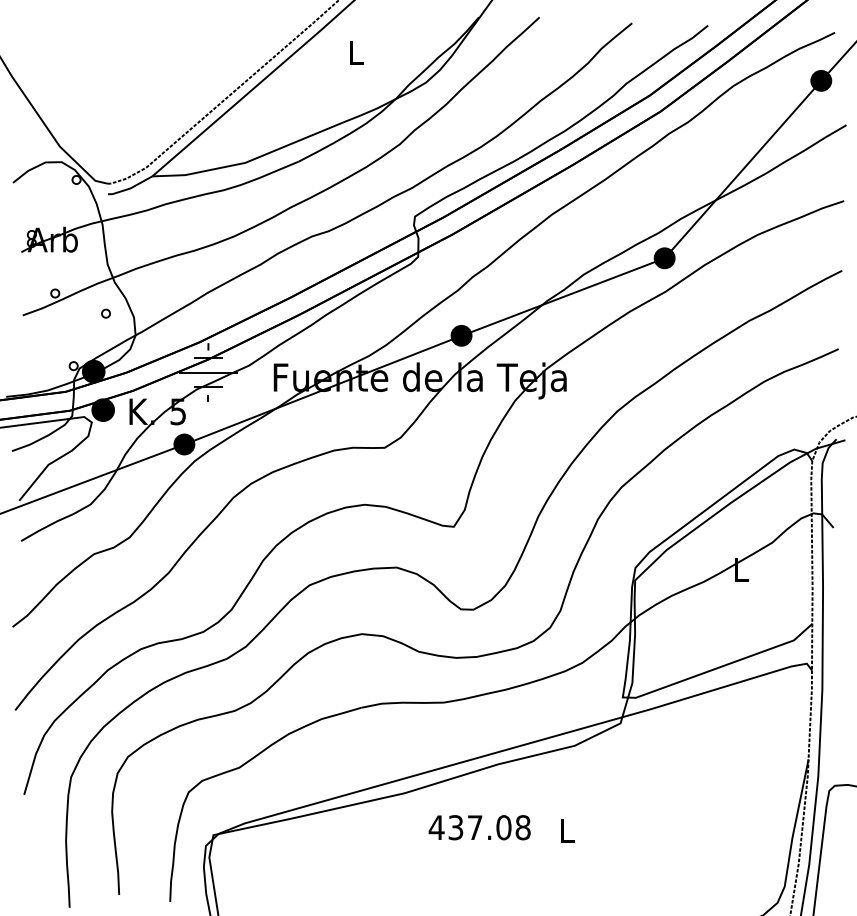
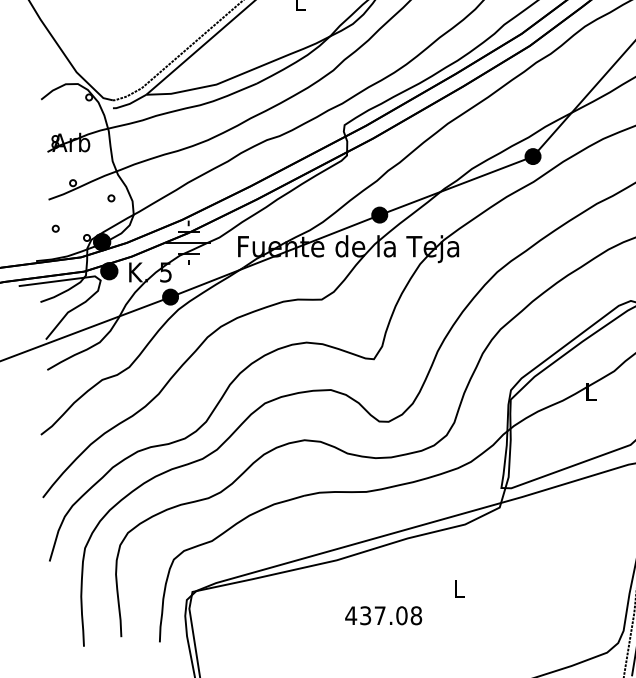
part: (32, 353) -> (55, 228), added
text: (479, 827) -> (383, 615), moved

